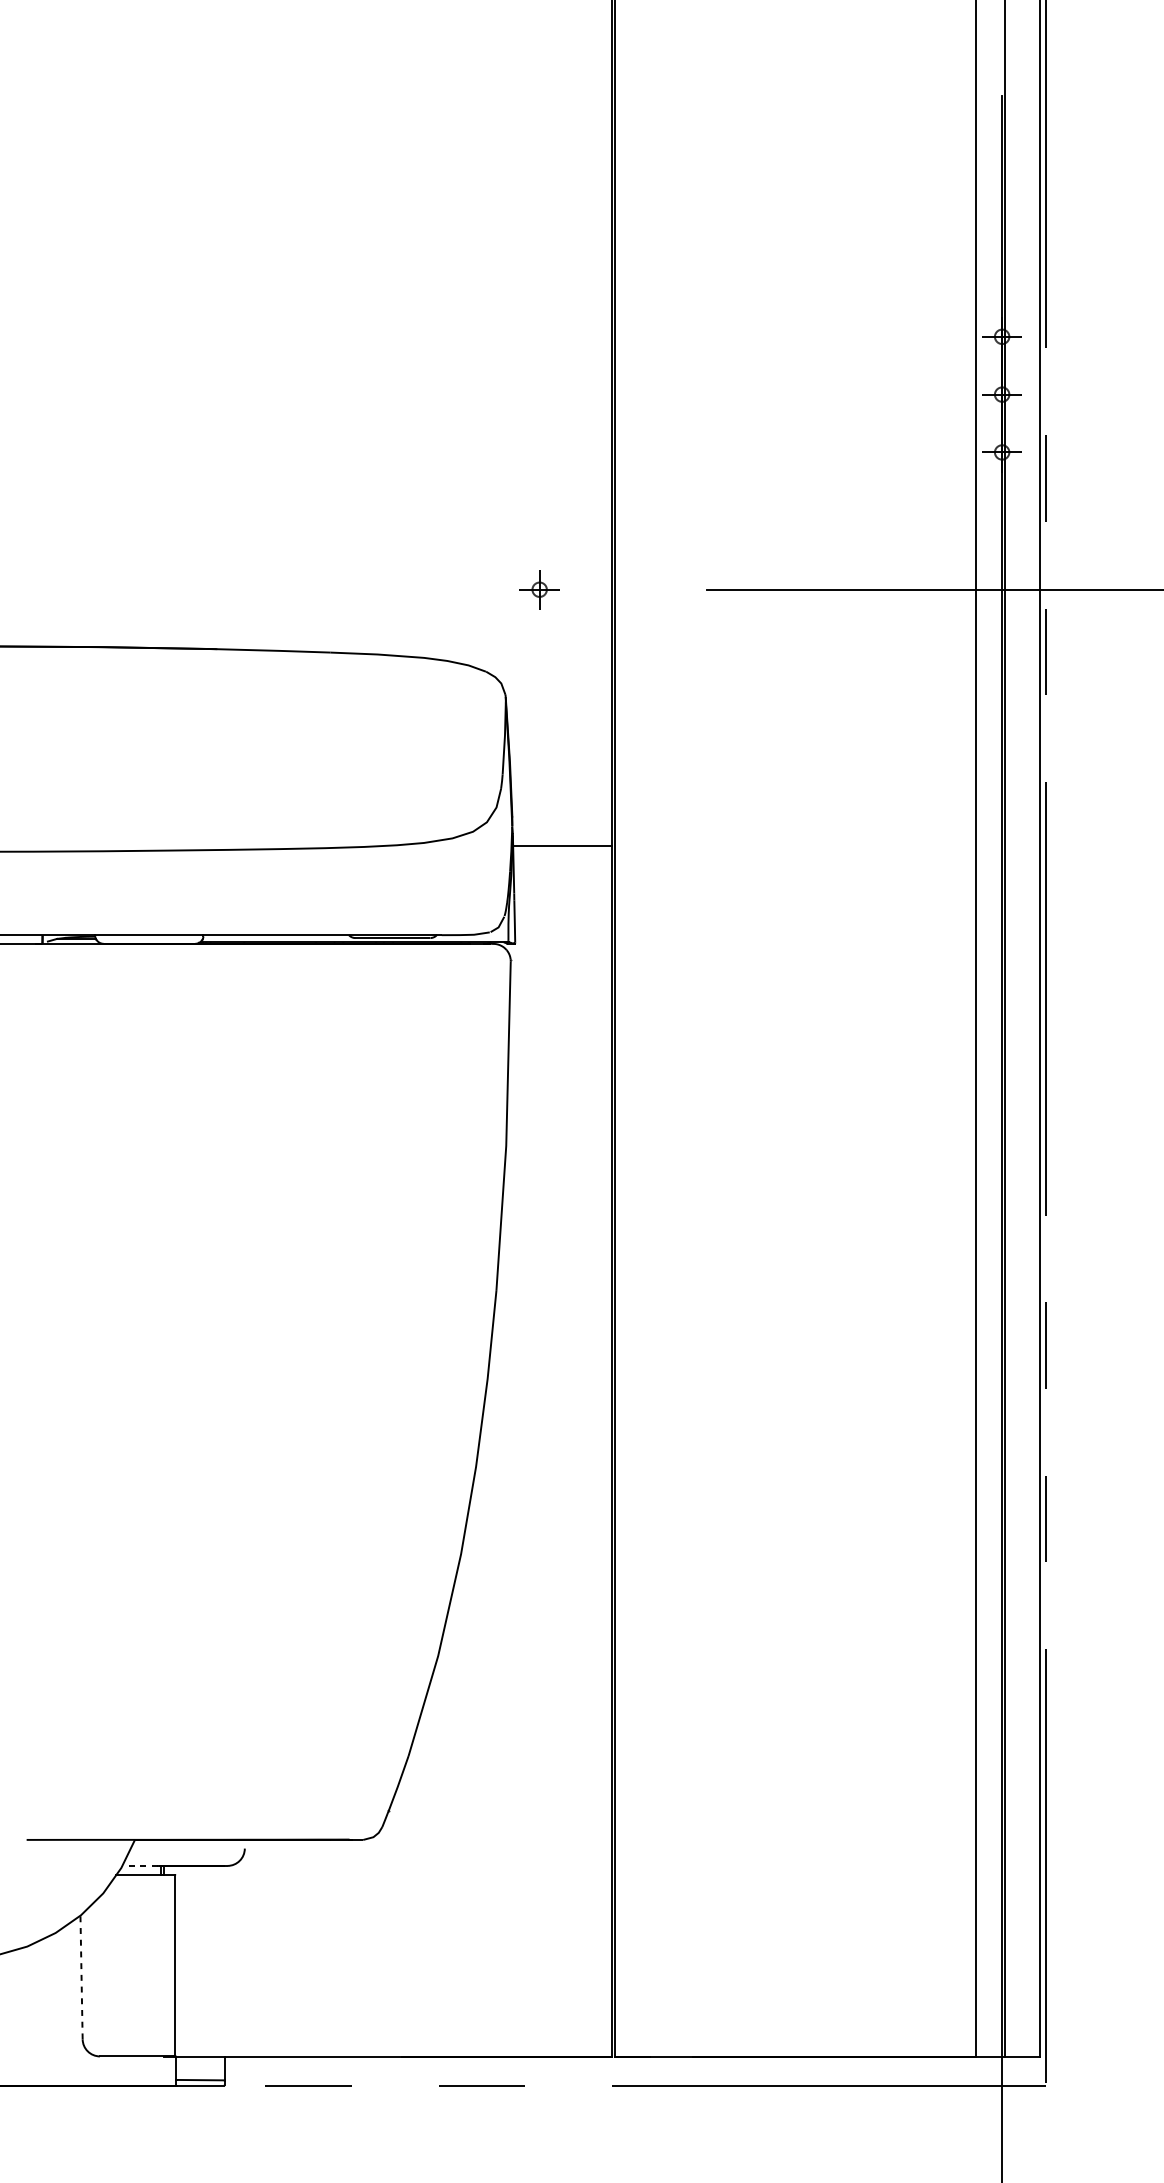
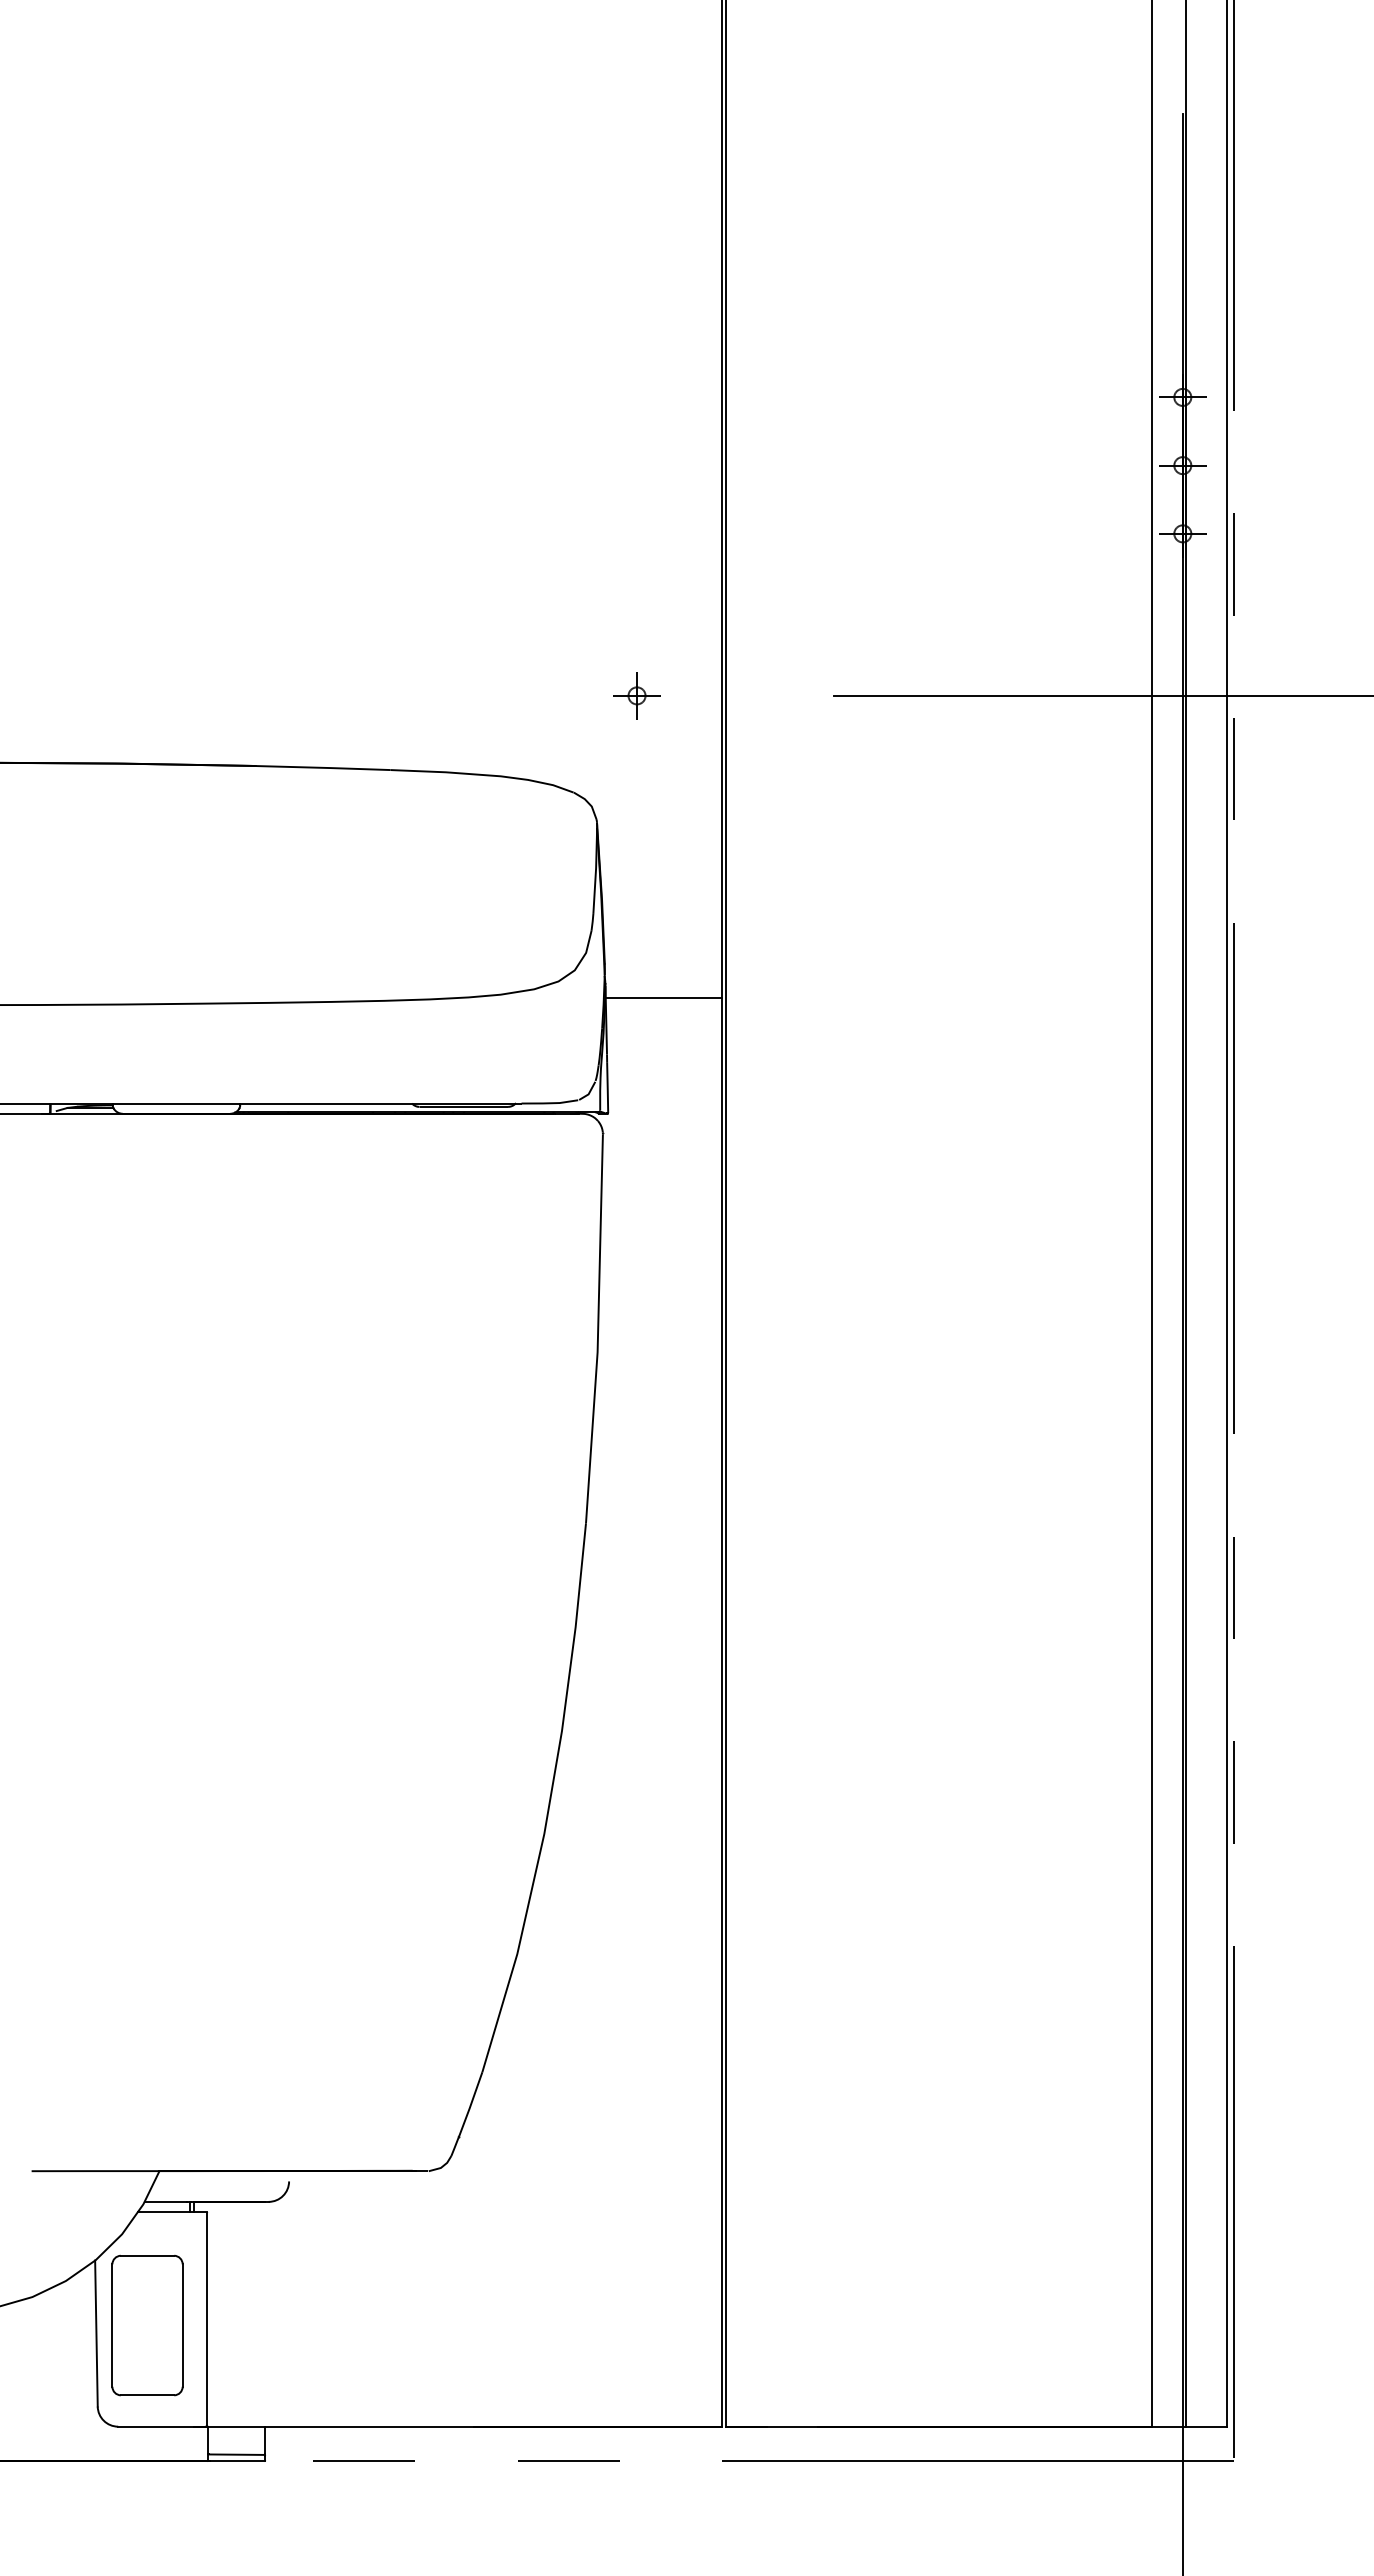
line: (140, 1865) -> (165, 2201), dashed -> solid
part: (124, 1970) -> (147, 2325), added
line: (81, 1977) -> (96, 2333), dashed -> solid

